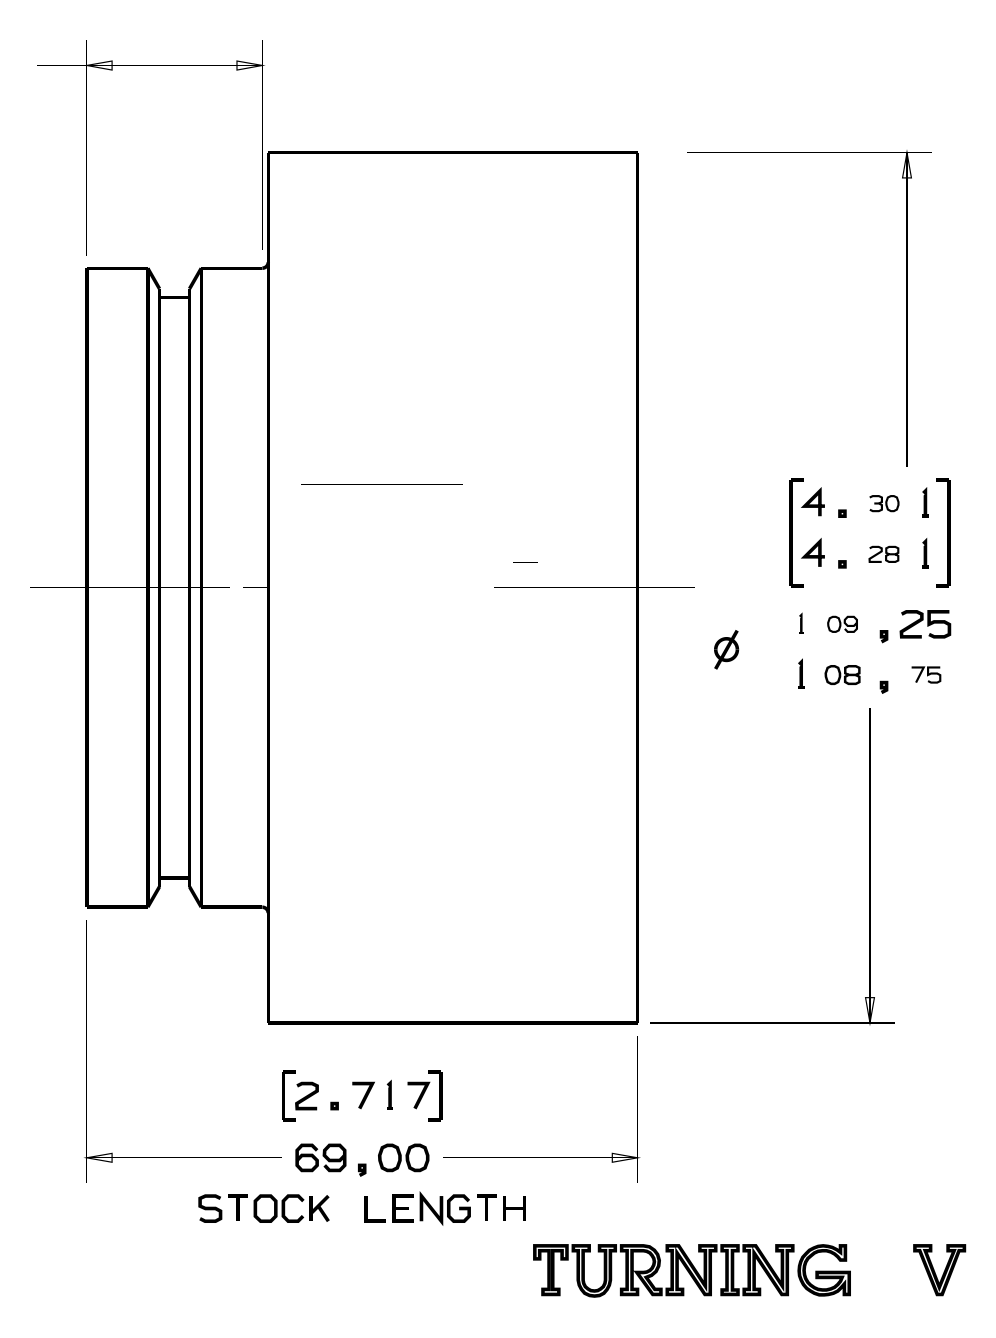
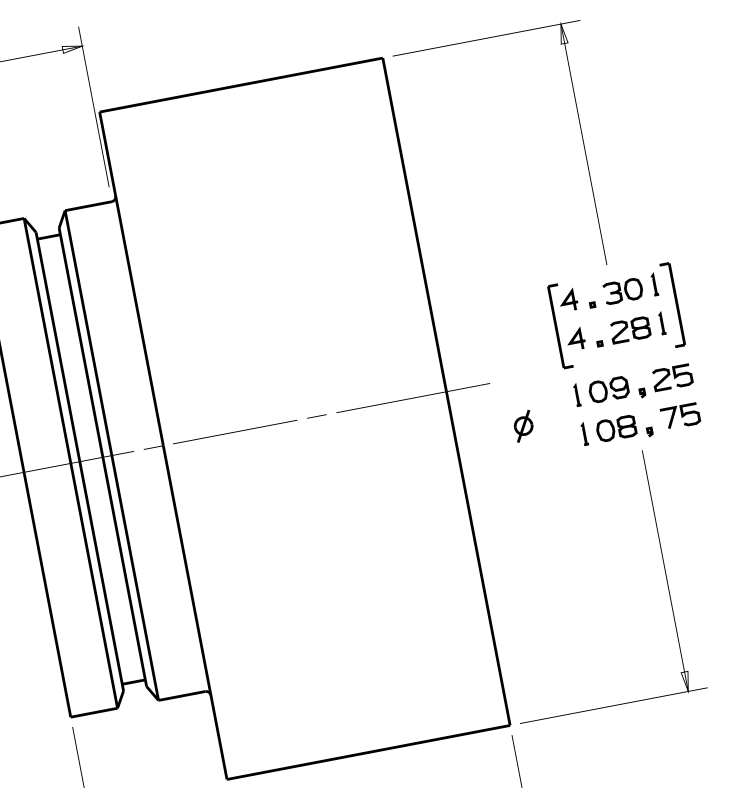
part: (906, 308) -> (583, 143), moved
line: (381, 484) -> (234, 431), moved
part: (884, 503) -> (623, 291), size x1.67
part: (883, 554) -> (630, 330), size x1.67
line: (525, 562) -> (316, 416), moved
part: (801, 623) -> (577, 395), size x1.43
part: (842, 624) -> (608, 389), size x1.67
part: (842, 674) -> (616, 428), size x1.43
part: (926, 674) -> (680, 416), size x1.67

